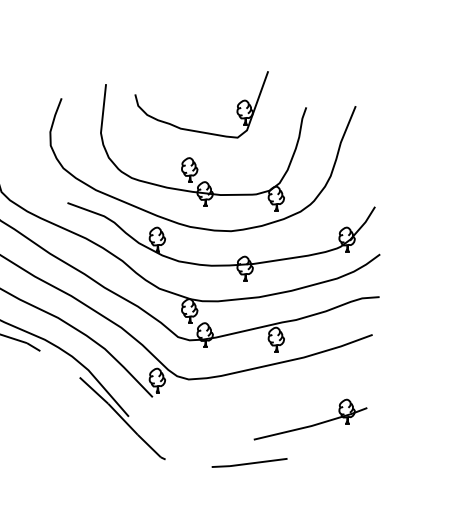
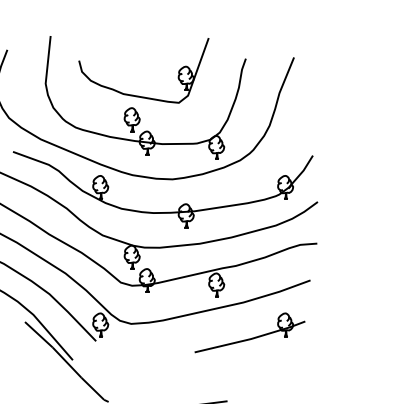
part: (198, 130) -> (140, 95), moved
part: (310, 419) -> (249, 332), moved

